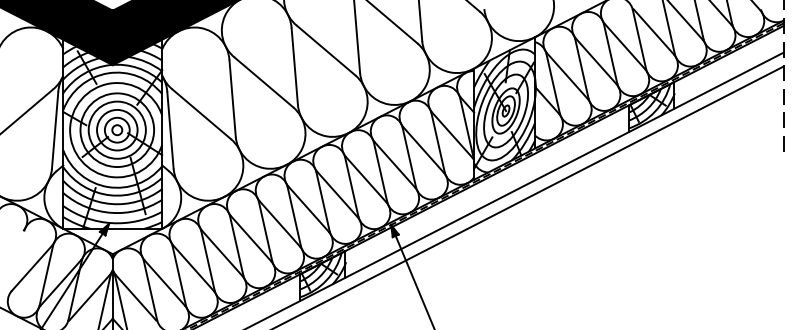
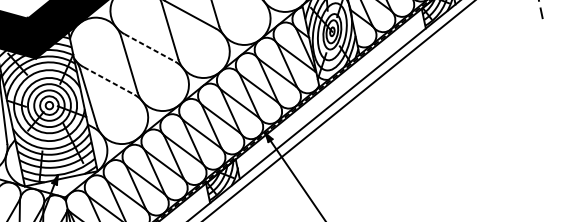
line: (264, 82) -> (150, 47), solid -> dashed
line: (202, 114) -> (109, 80), solid -> dashed

